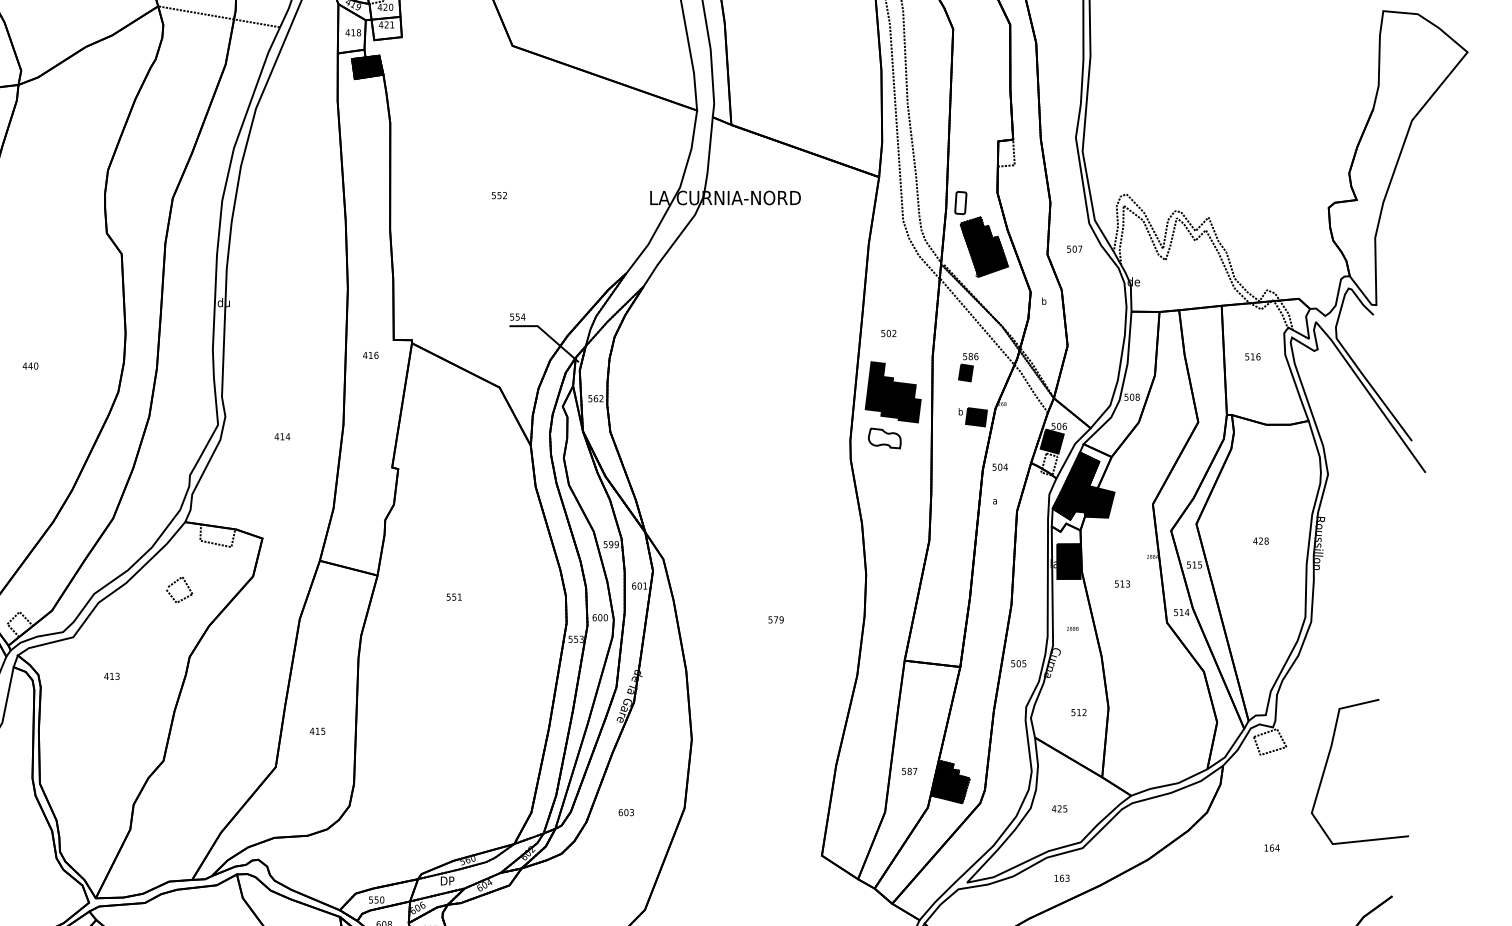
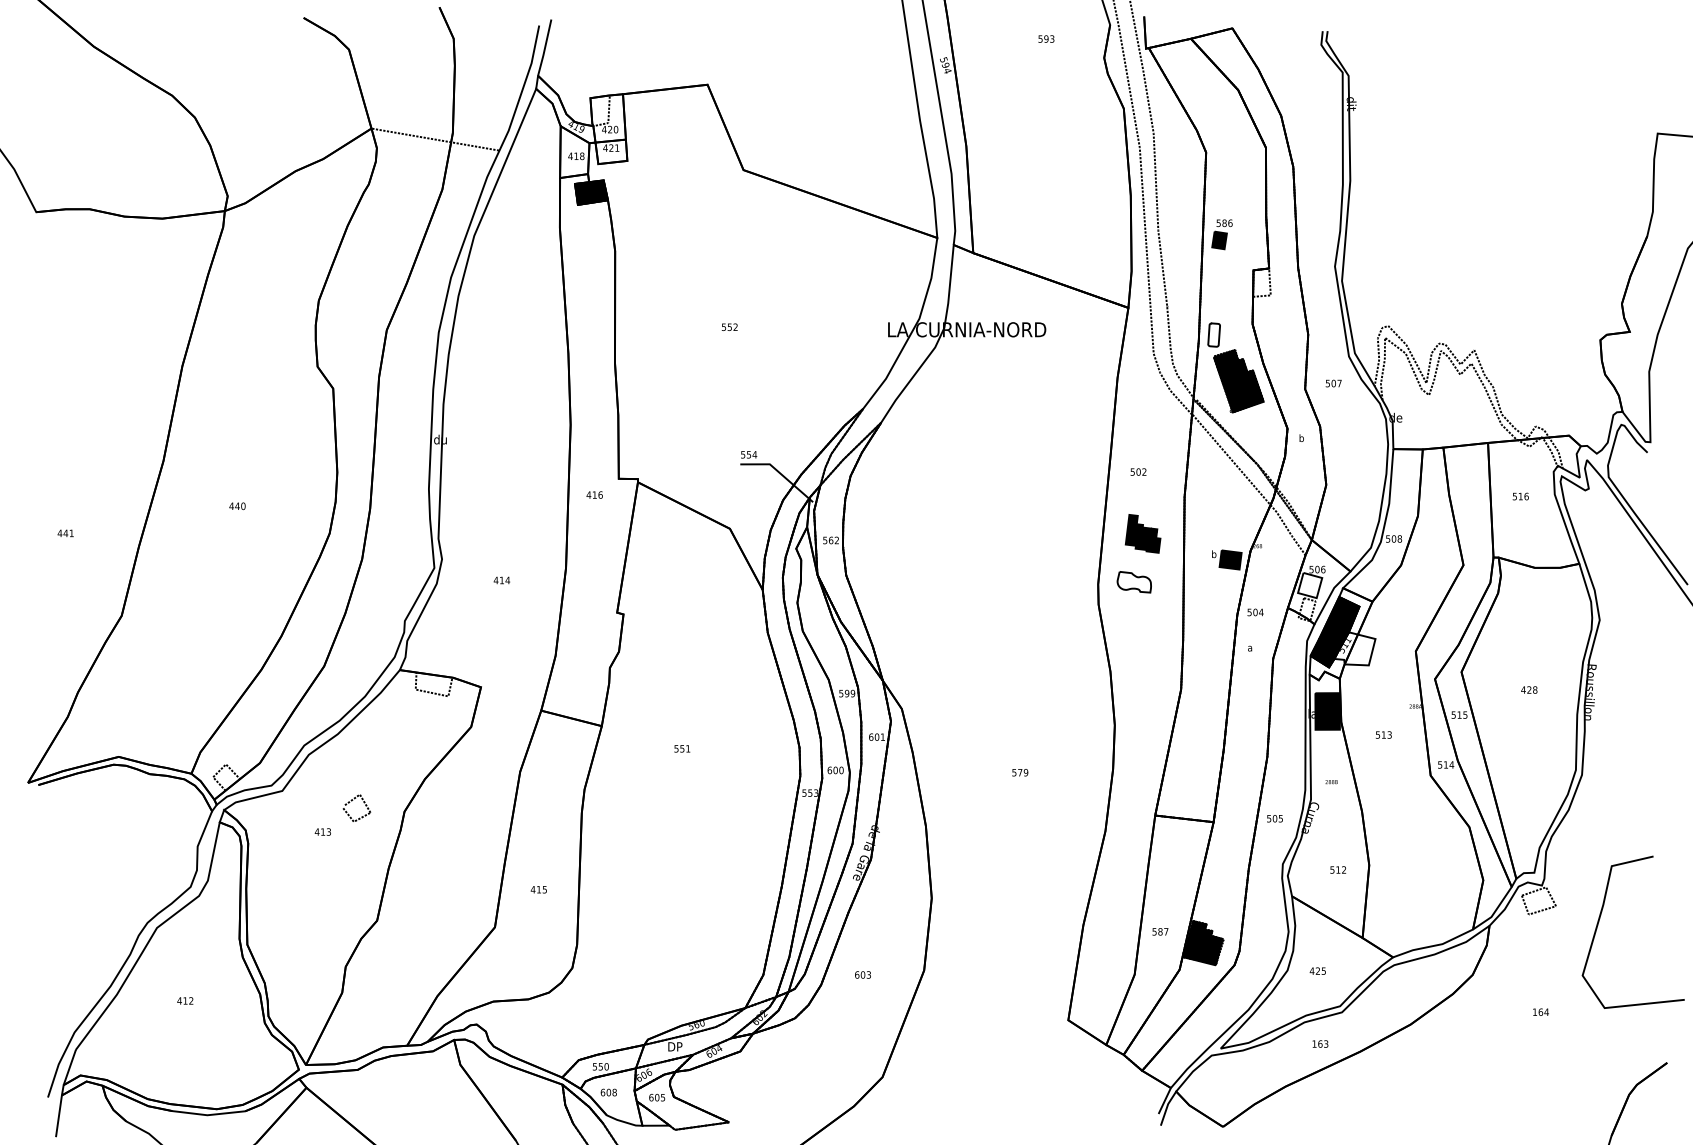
part: (967, 367) -> (1221, 234), moved
part: (892, 392) -> (1142, 533), size x0.6
fill: (1052, 441) -> (1310, 585), removed
fill: (1094, 501) -> (1354, 648), removed
part: (175, 583) -> (352, 801), moved

